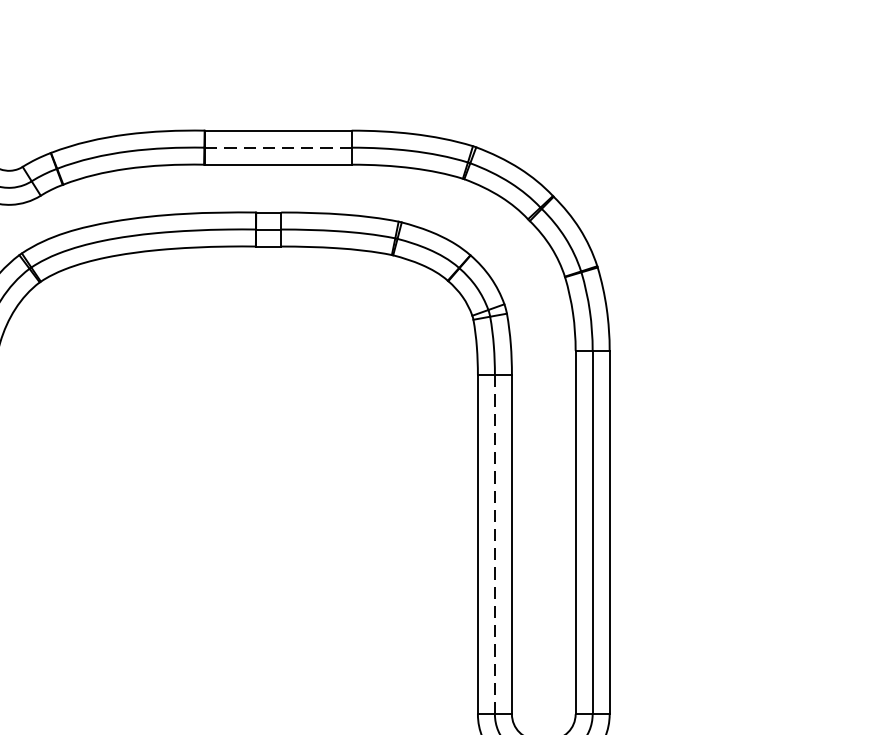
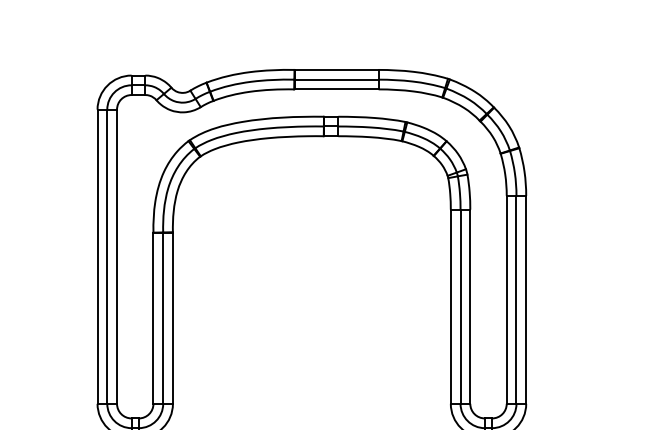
line: (278, 147) -> (336, 79), dashed -> solid
line: (494, 544) -> (460, 306), dashed -> solid

